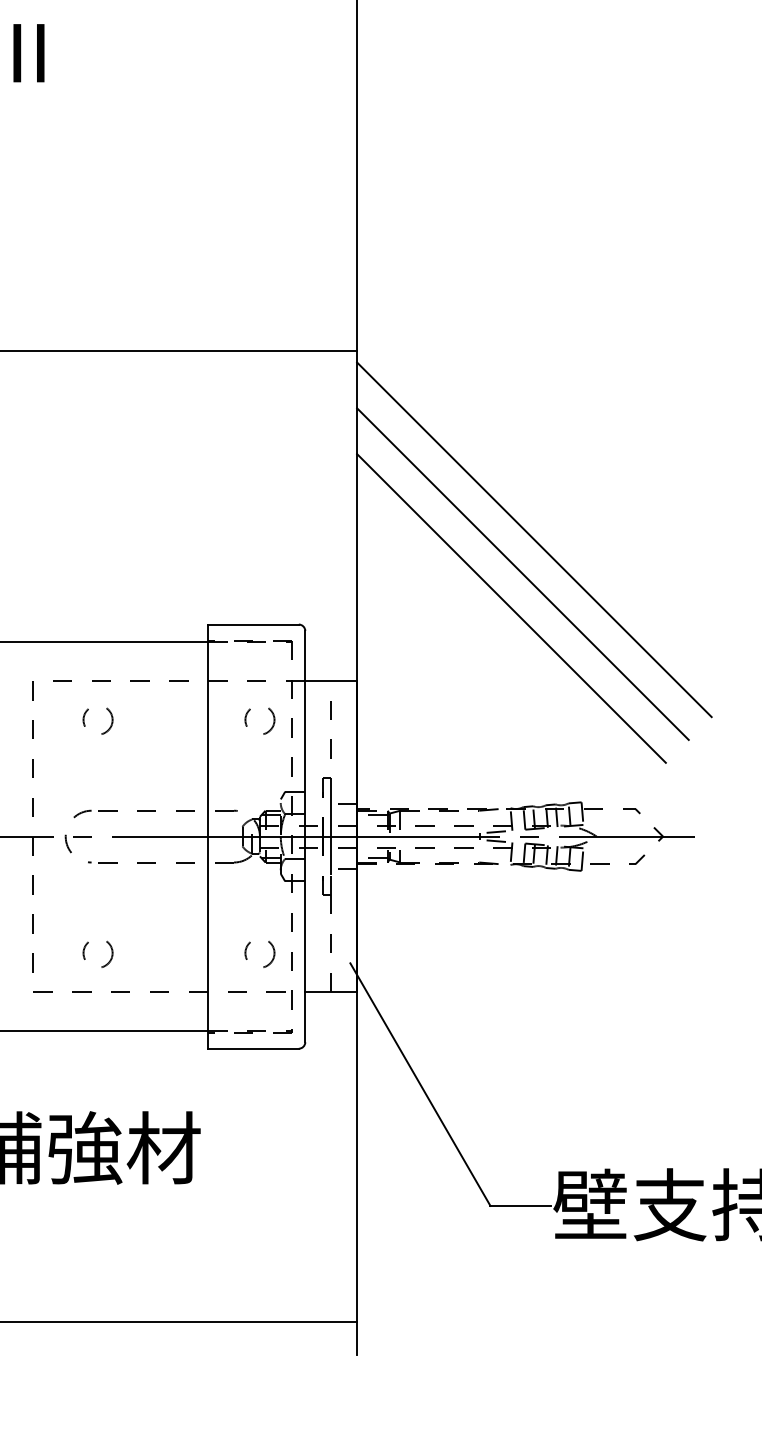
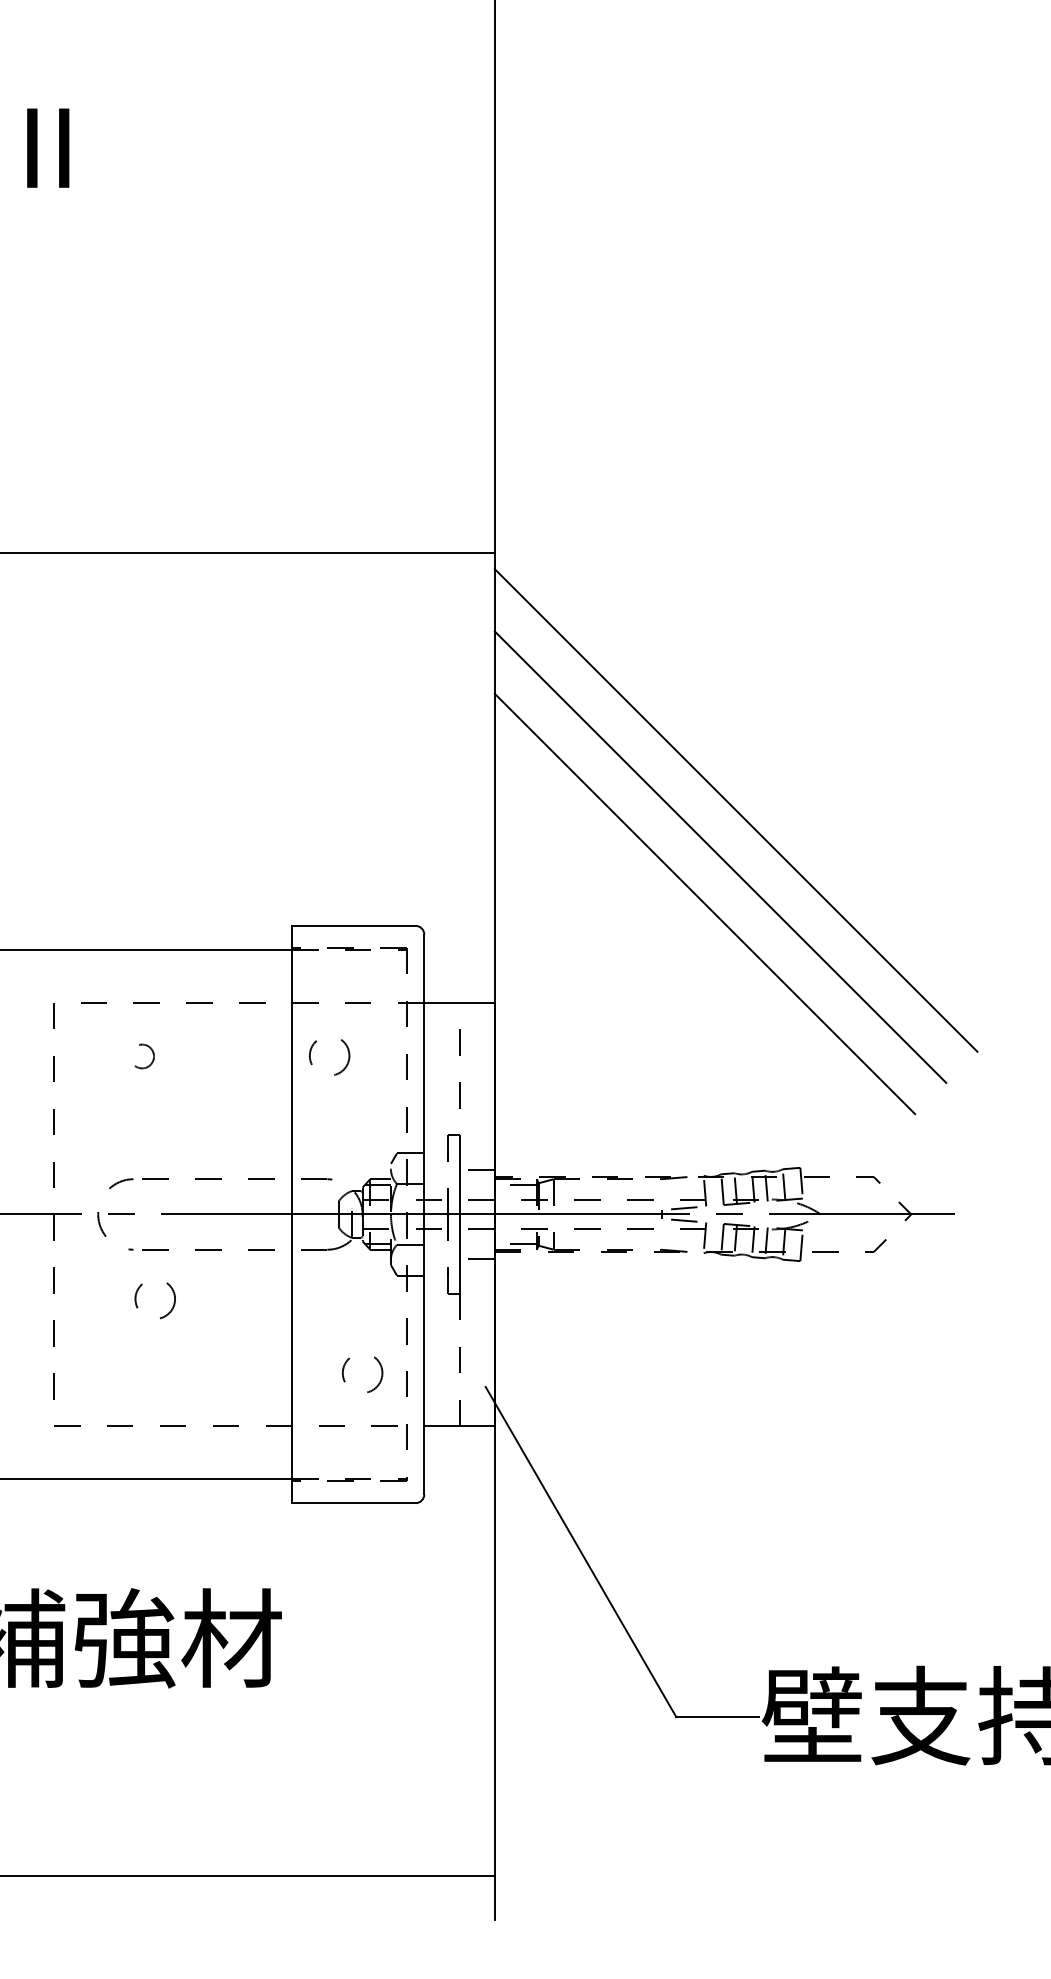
circle: (97, 721) -> (141, 1057), size x0.6
circle: (259, 721) -> (329, 1057), moved
circle: (97, 954) -> (154, 1300), moved

